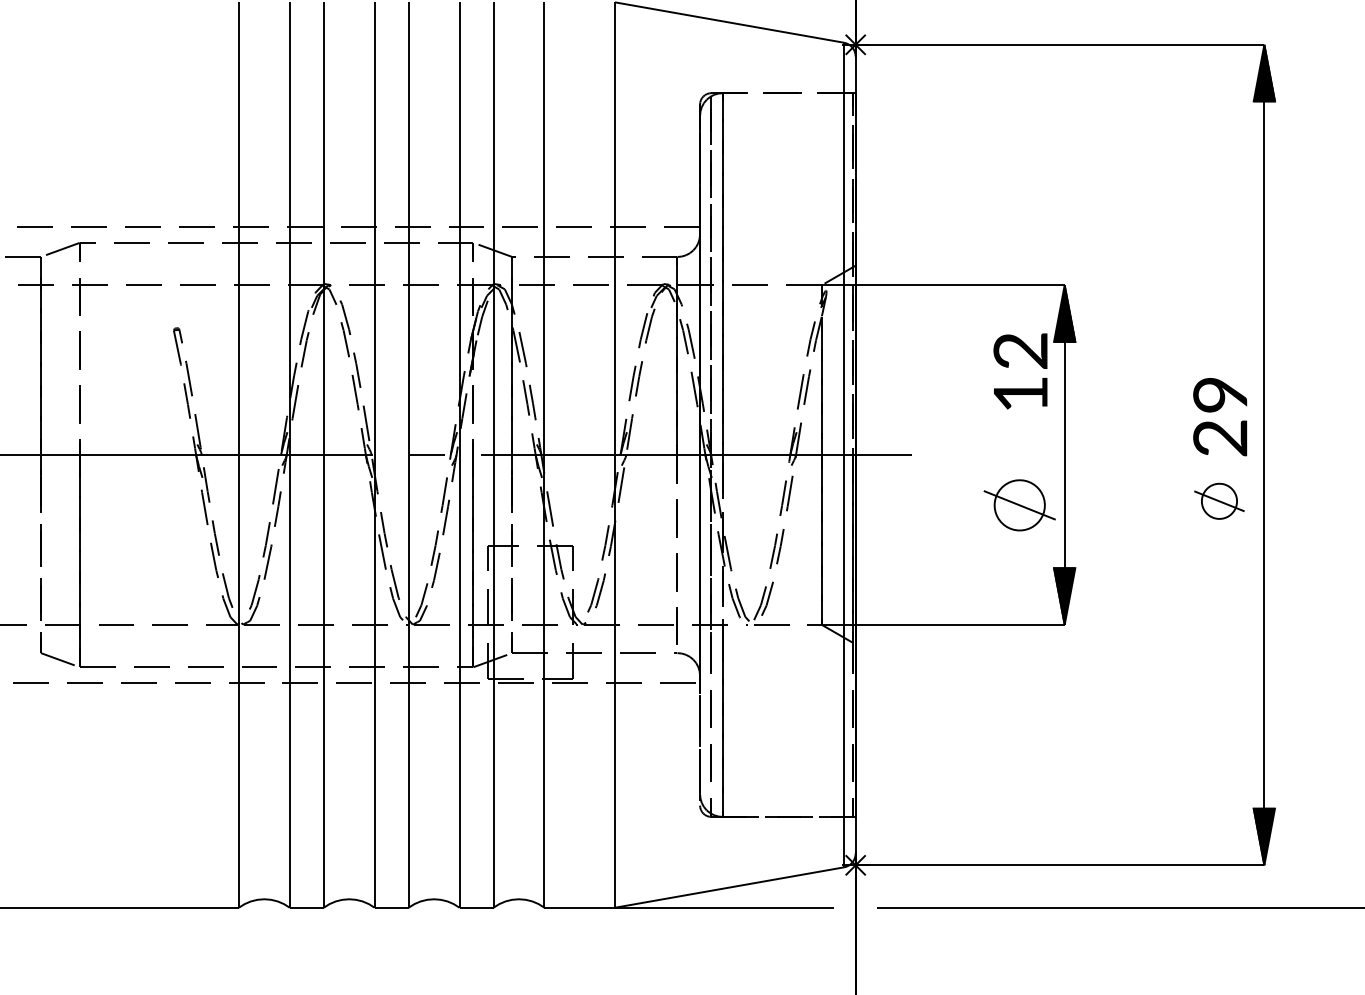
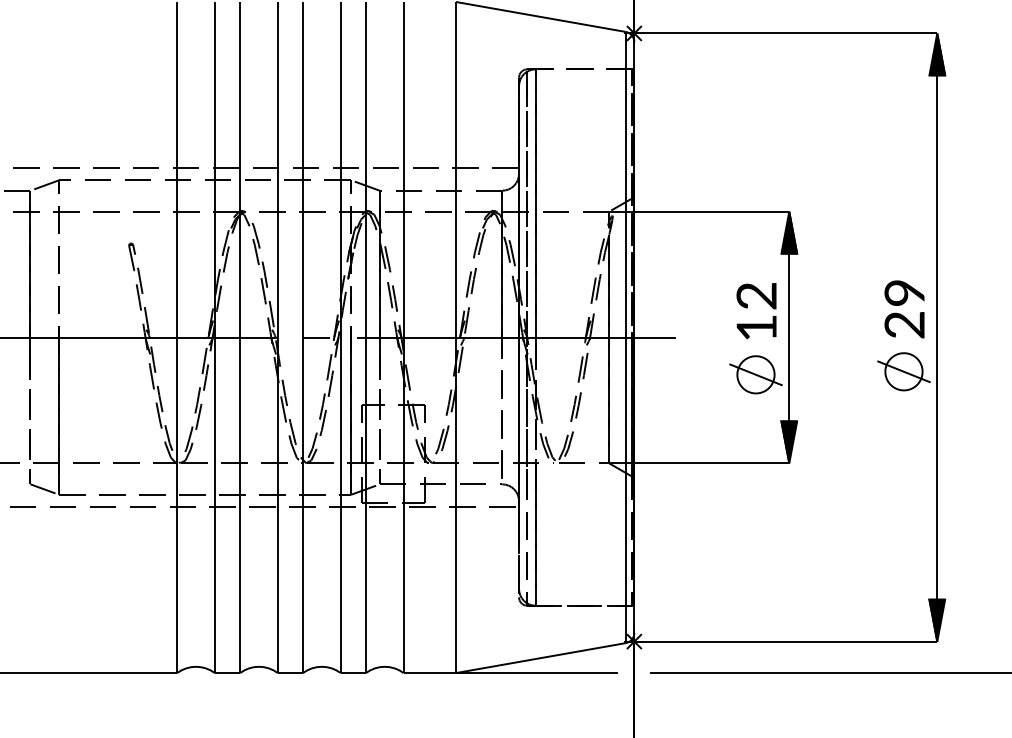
text: (1020, 371) -> (756, 311), moved
part: (1219, 501) -> (904, 371), size x1.43

